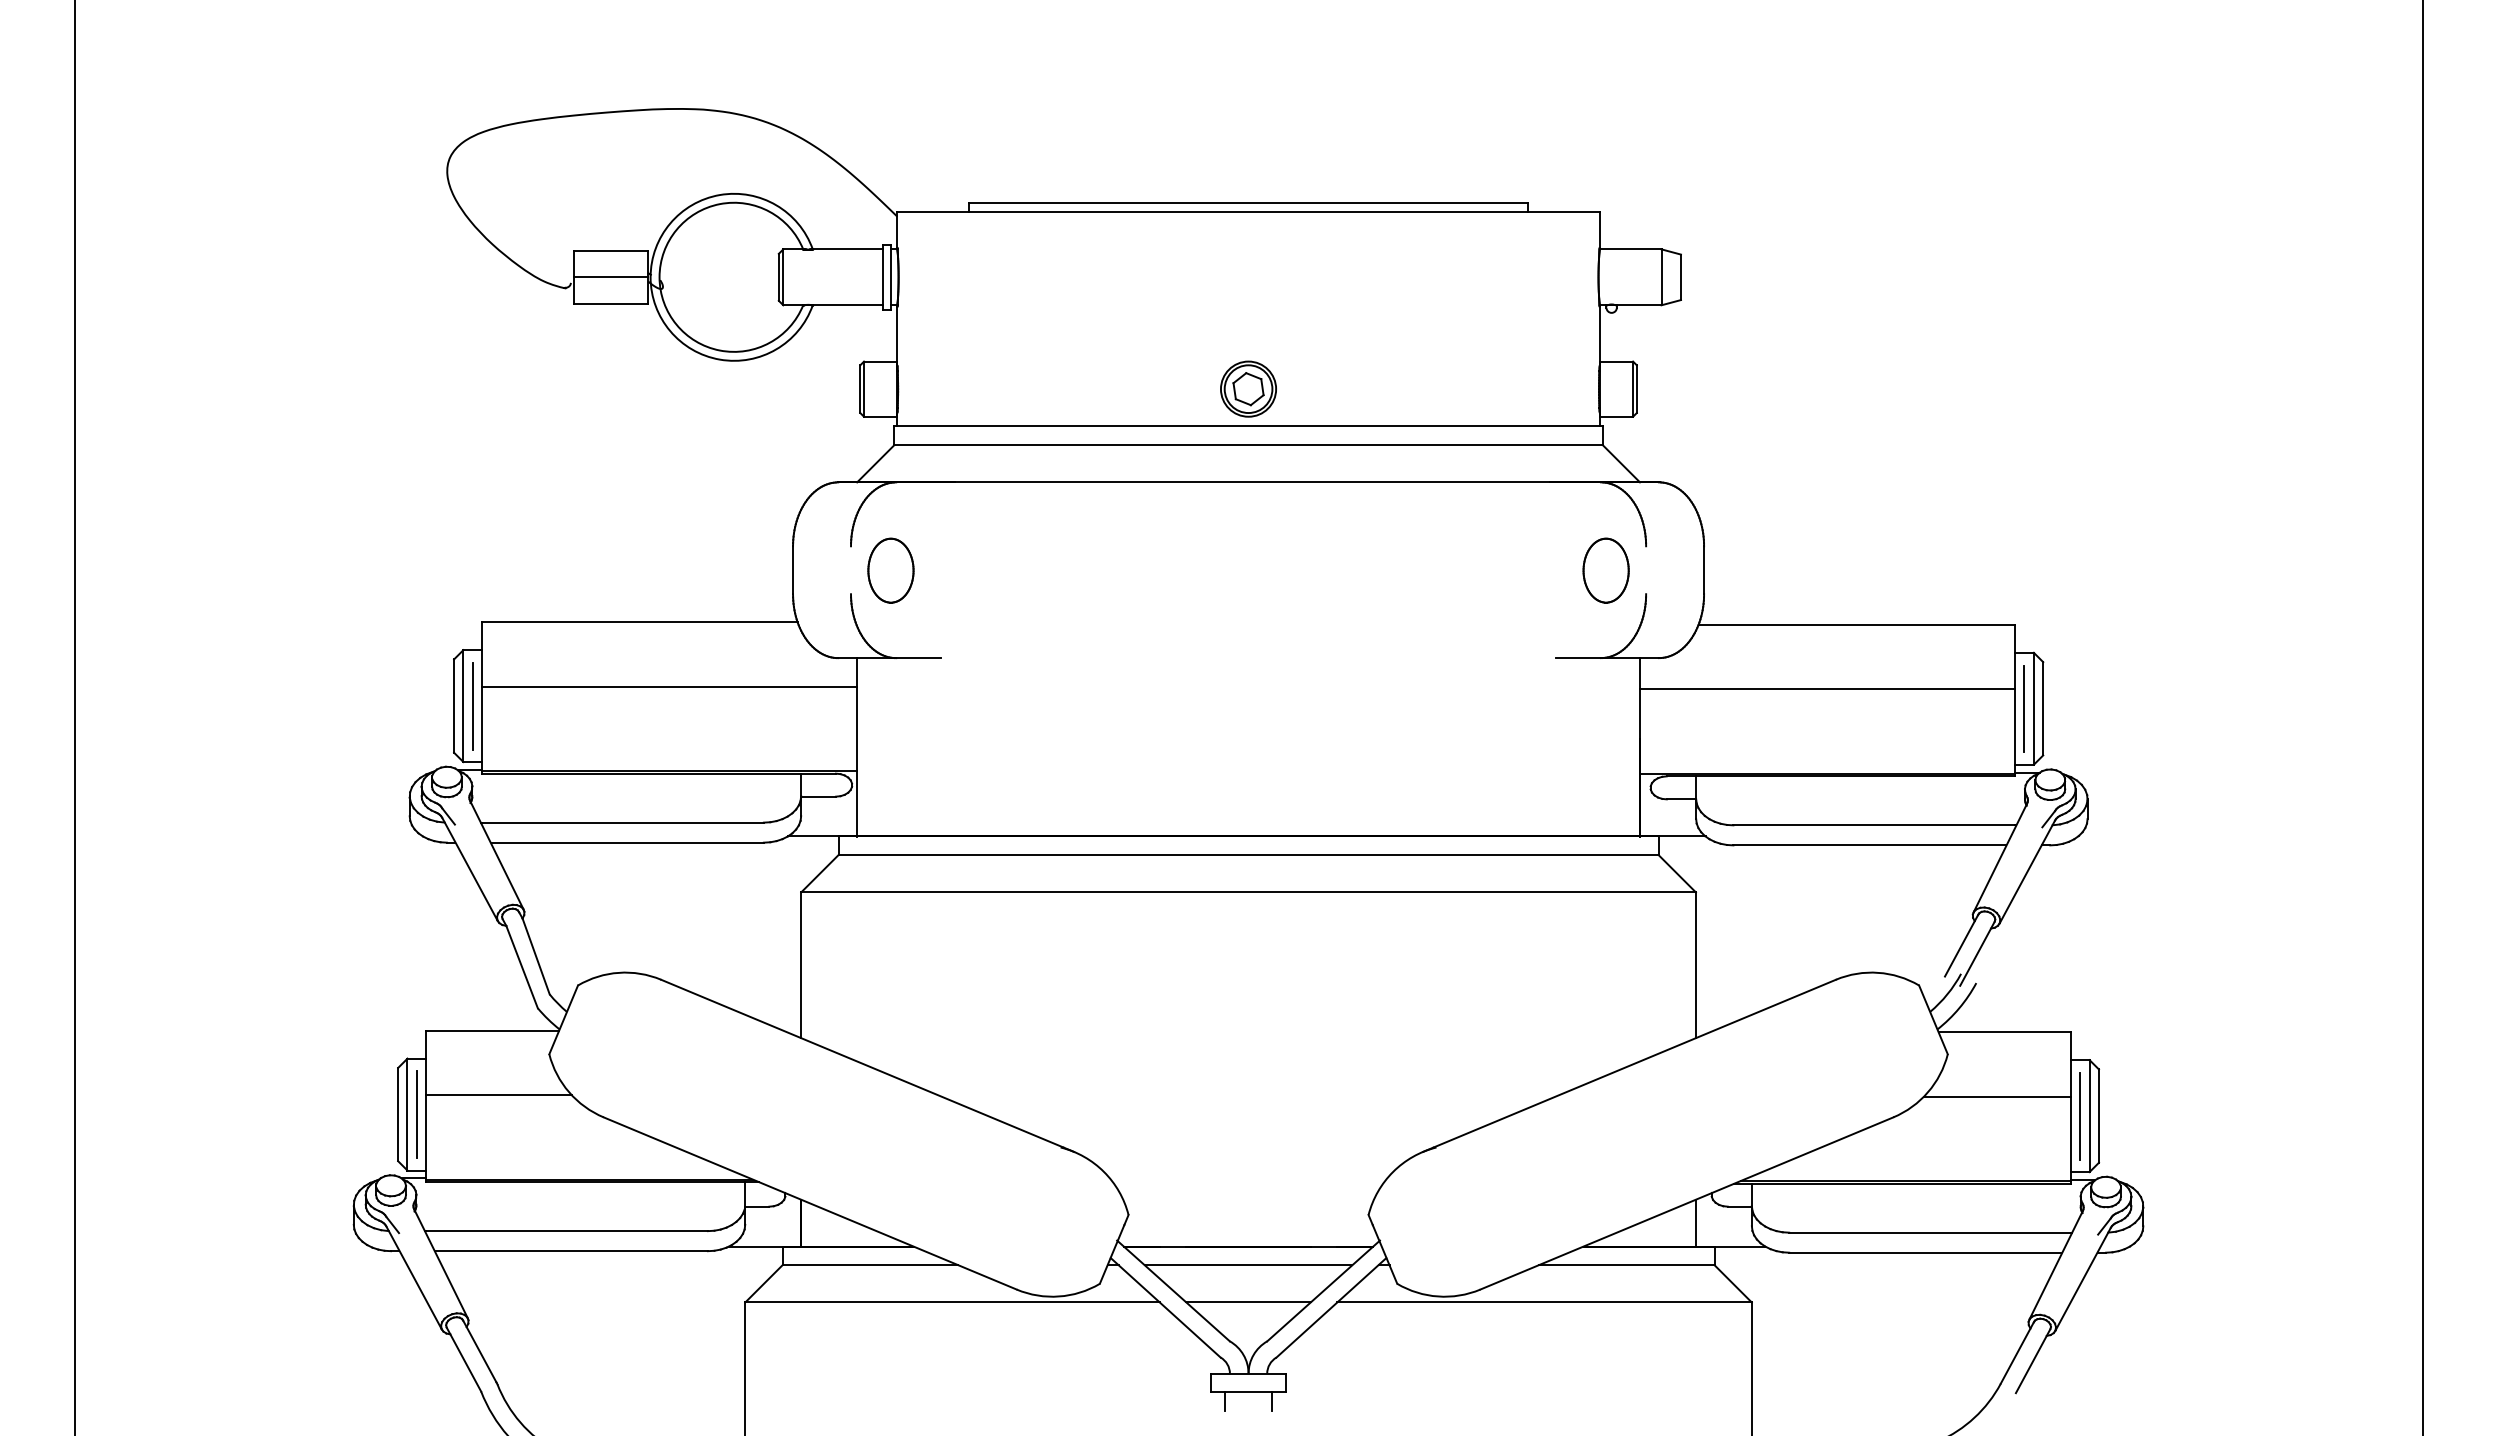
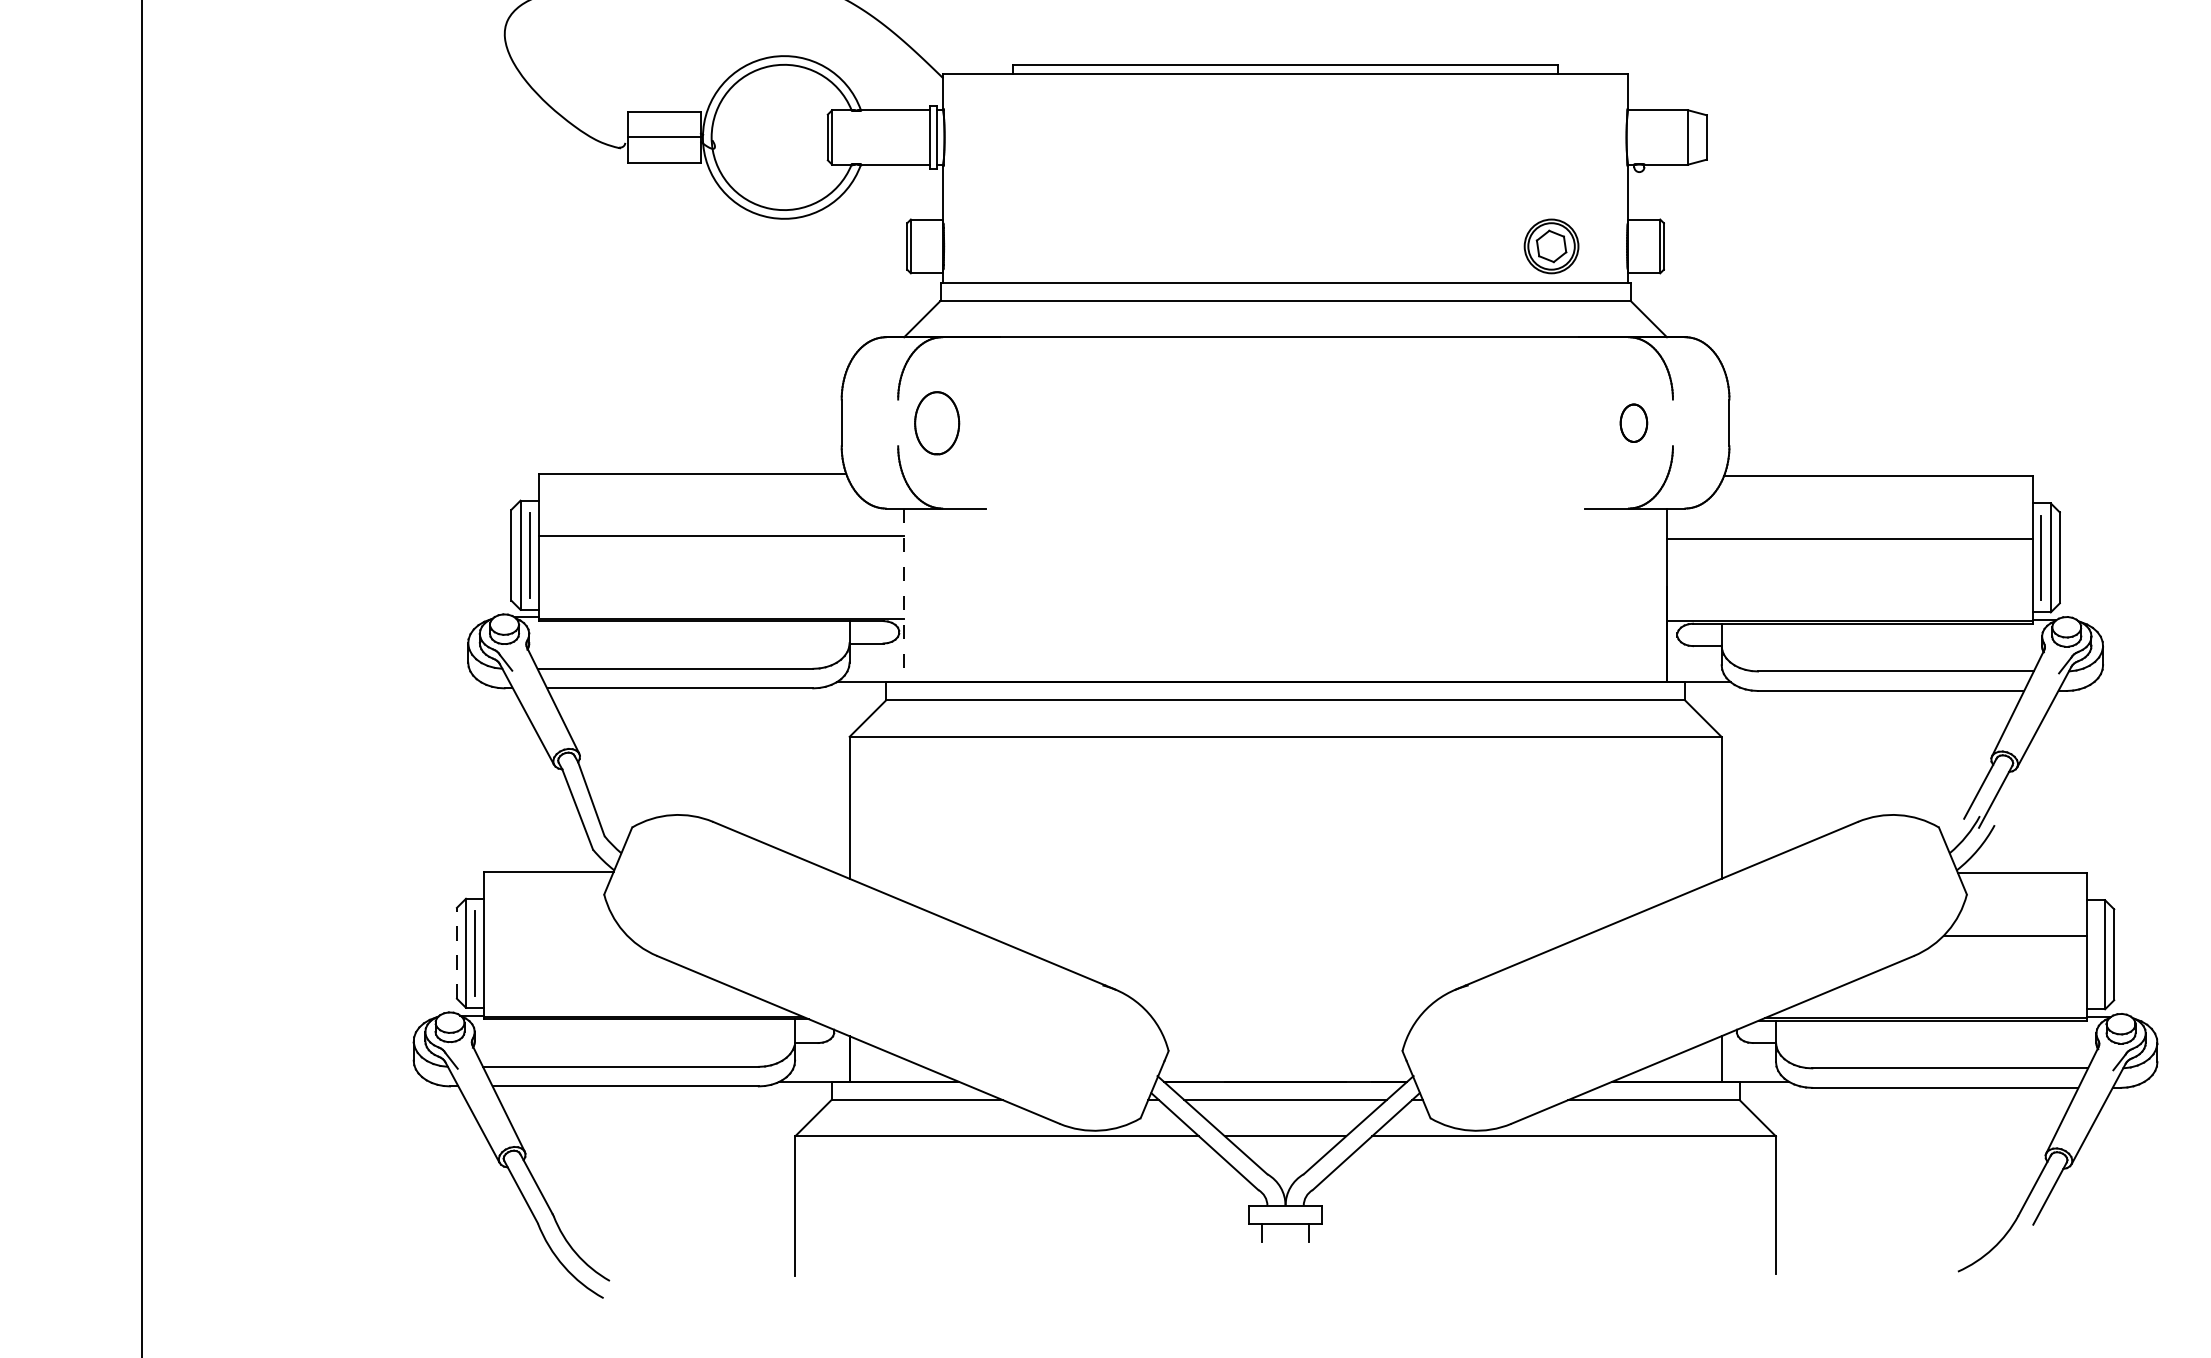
part: (1248, 388) -> (1551, 245), moved
part: (1605, 570) -> (1633, 423), size x0.6
line: (857, 747) -> (904, 595), solid -> dashed
line: (498, 1095) -> (554, 934), removed
line: (398, 1114) -> (457, 953), solid -> dashed
line: (2079, 1116) -> (2095, 955), removed

